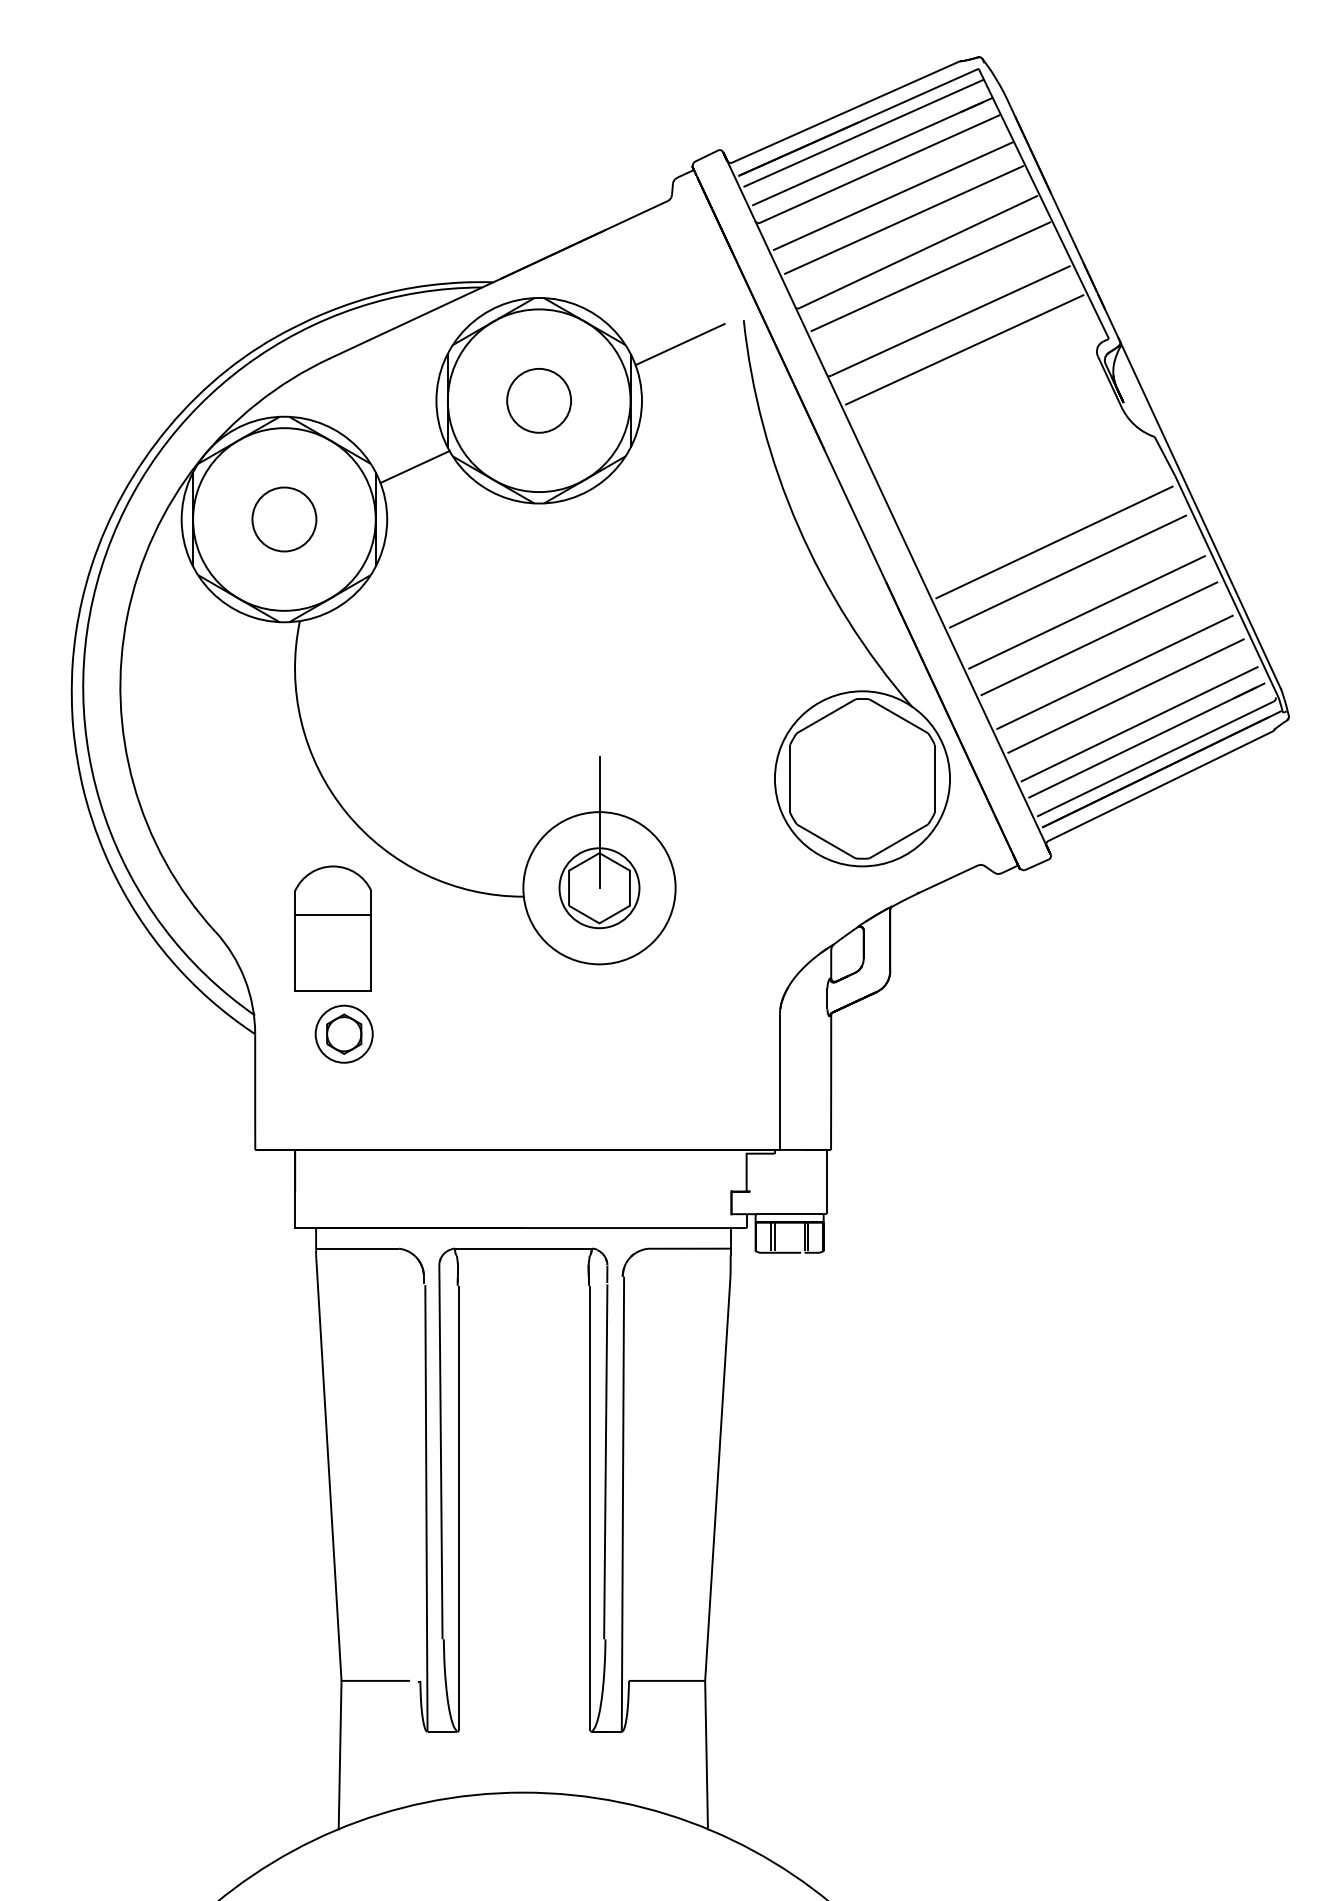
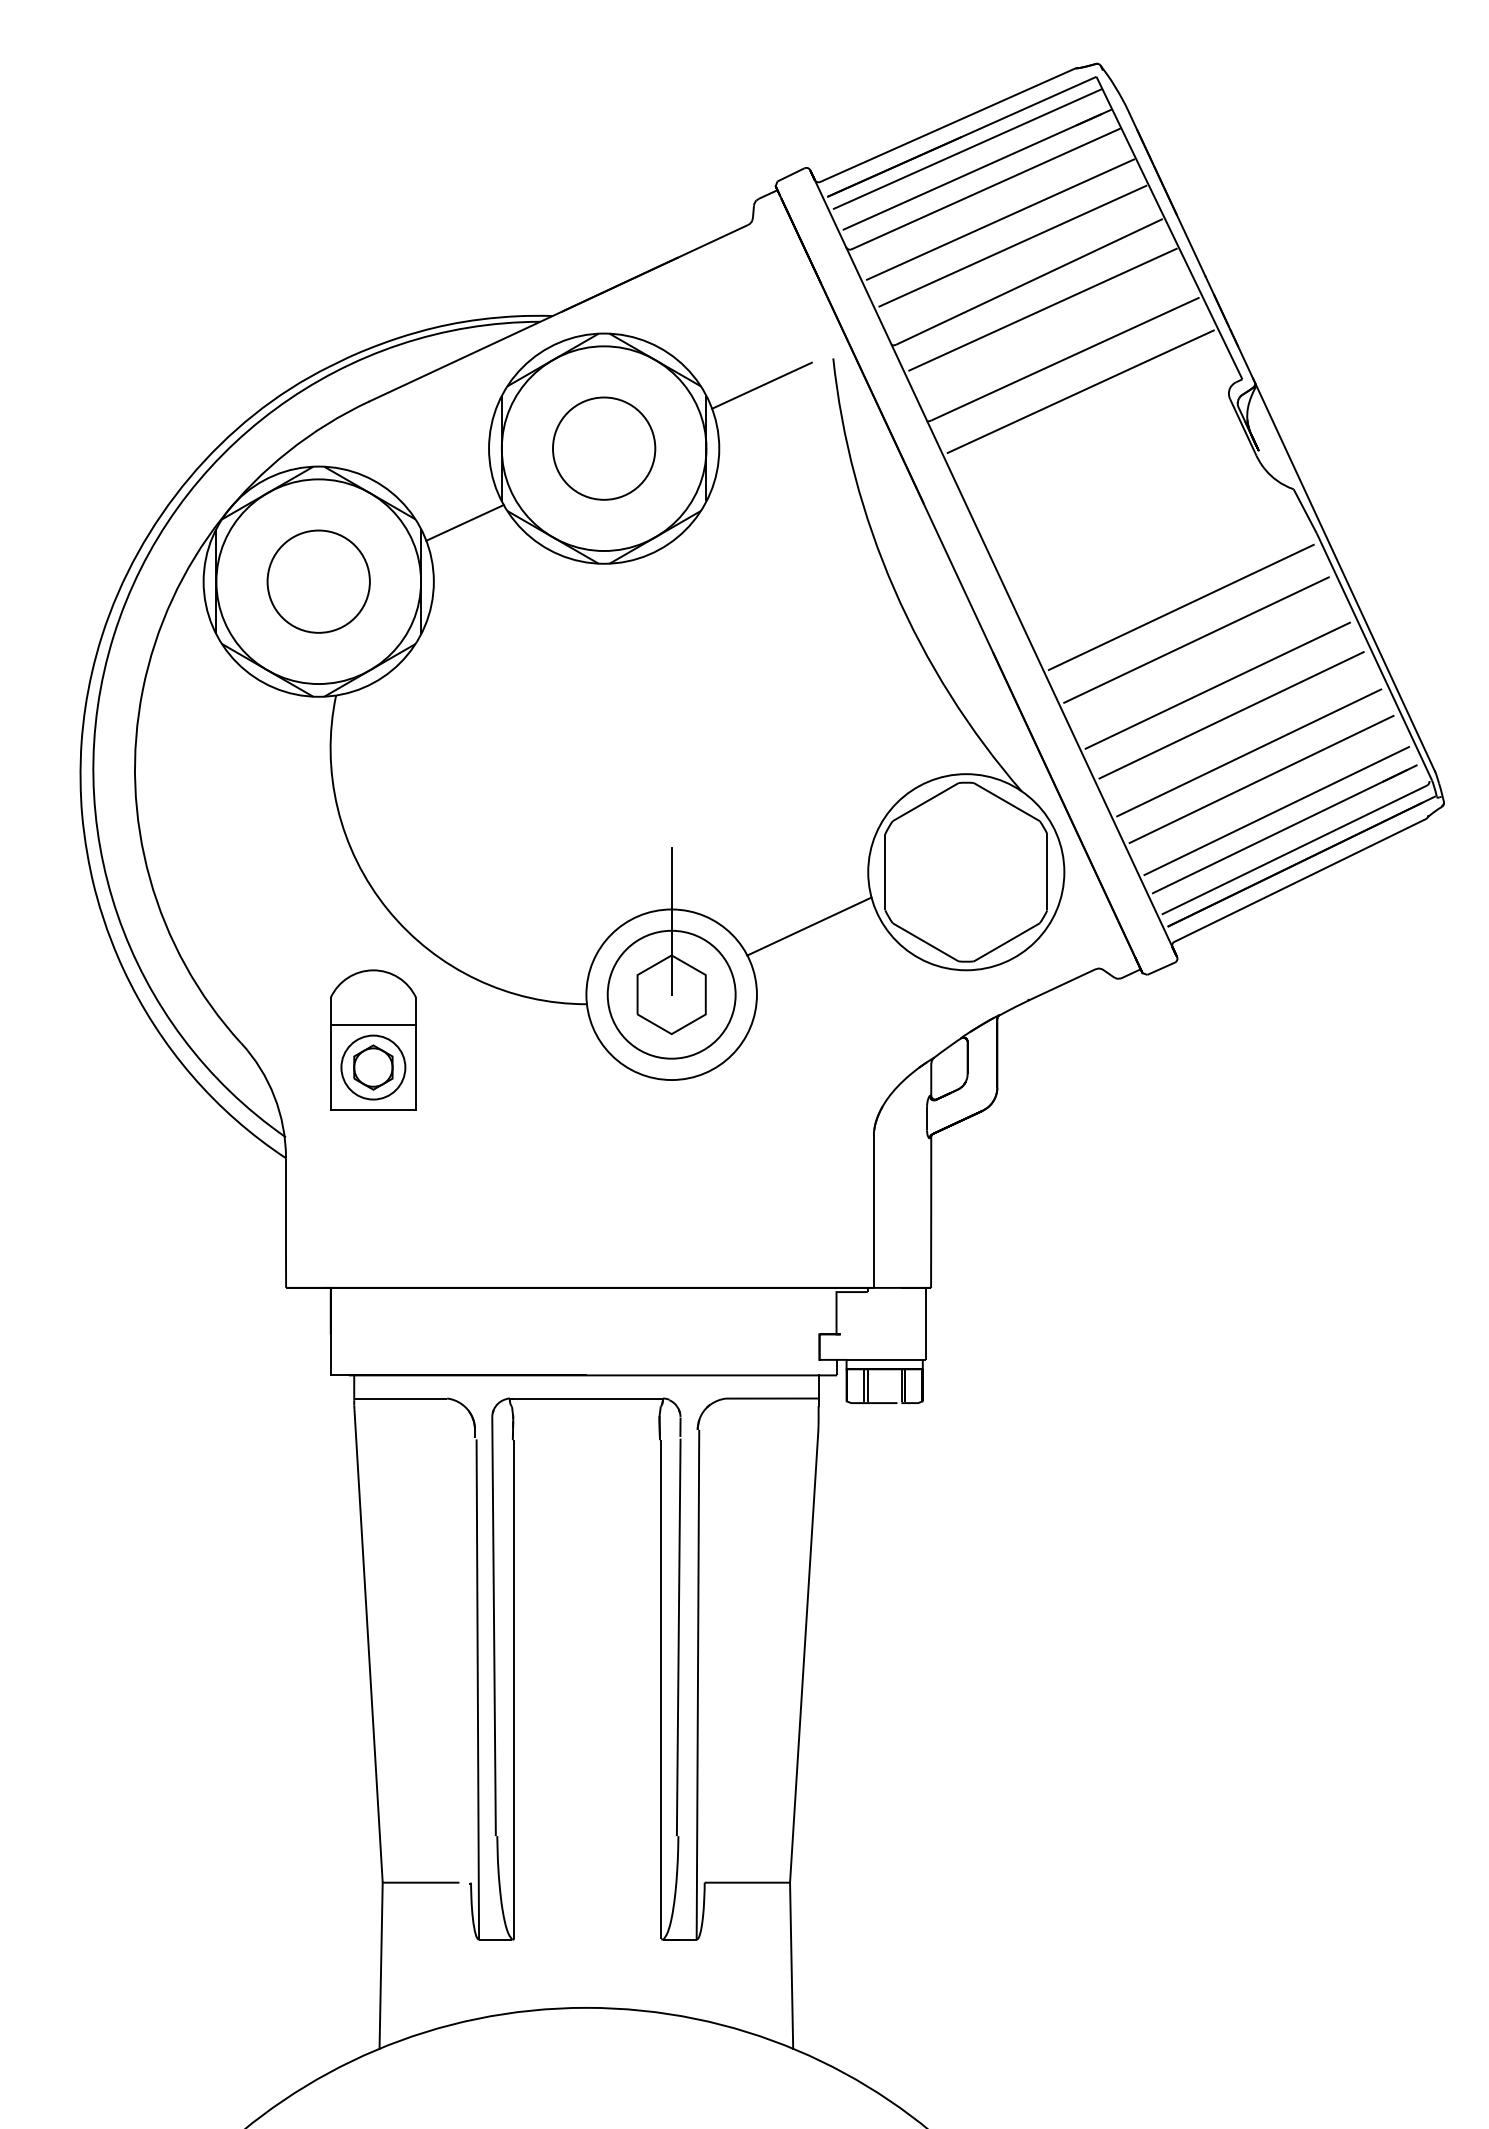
circle: (538, 400) -> (603, 448), size x1.43
circle: (284, 519) -> (318, 581), size x1.43
line: (722, 827) -> (809, 926), added
circle: (599, 888) -> (671, 995), size x1.43
part: (343, 1033) -> (372, 1066), moved

